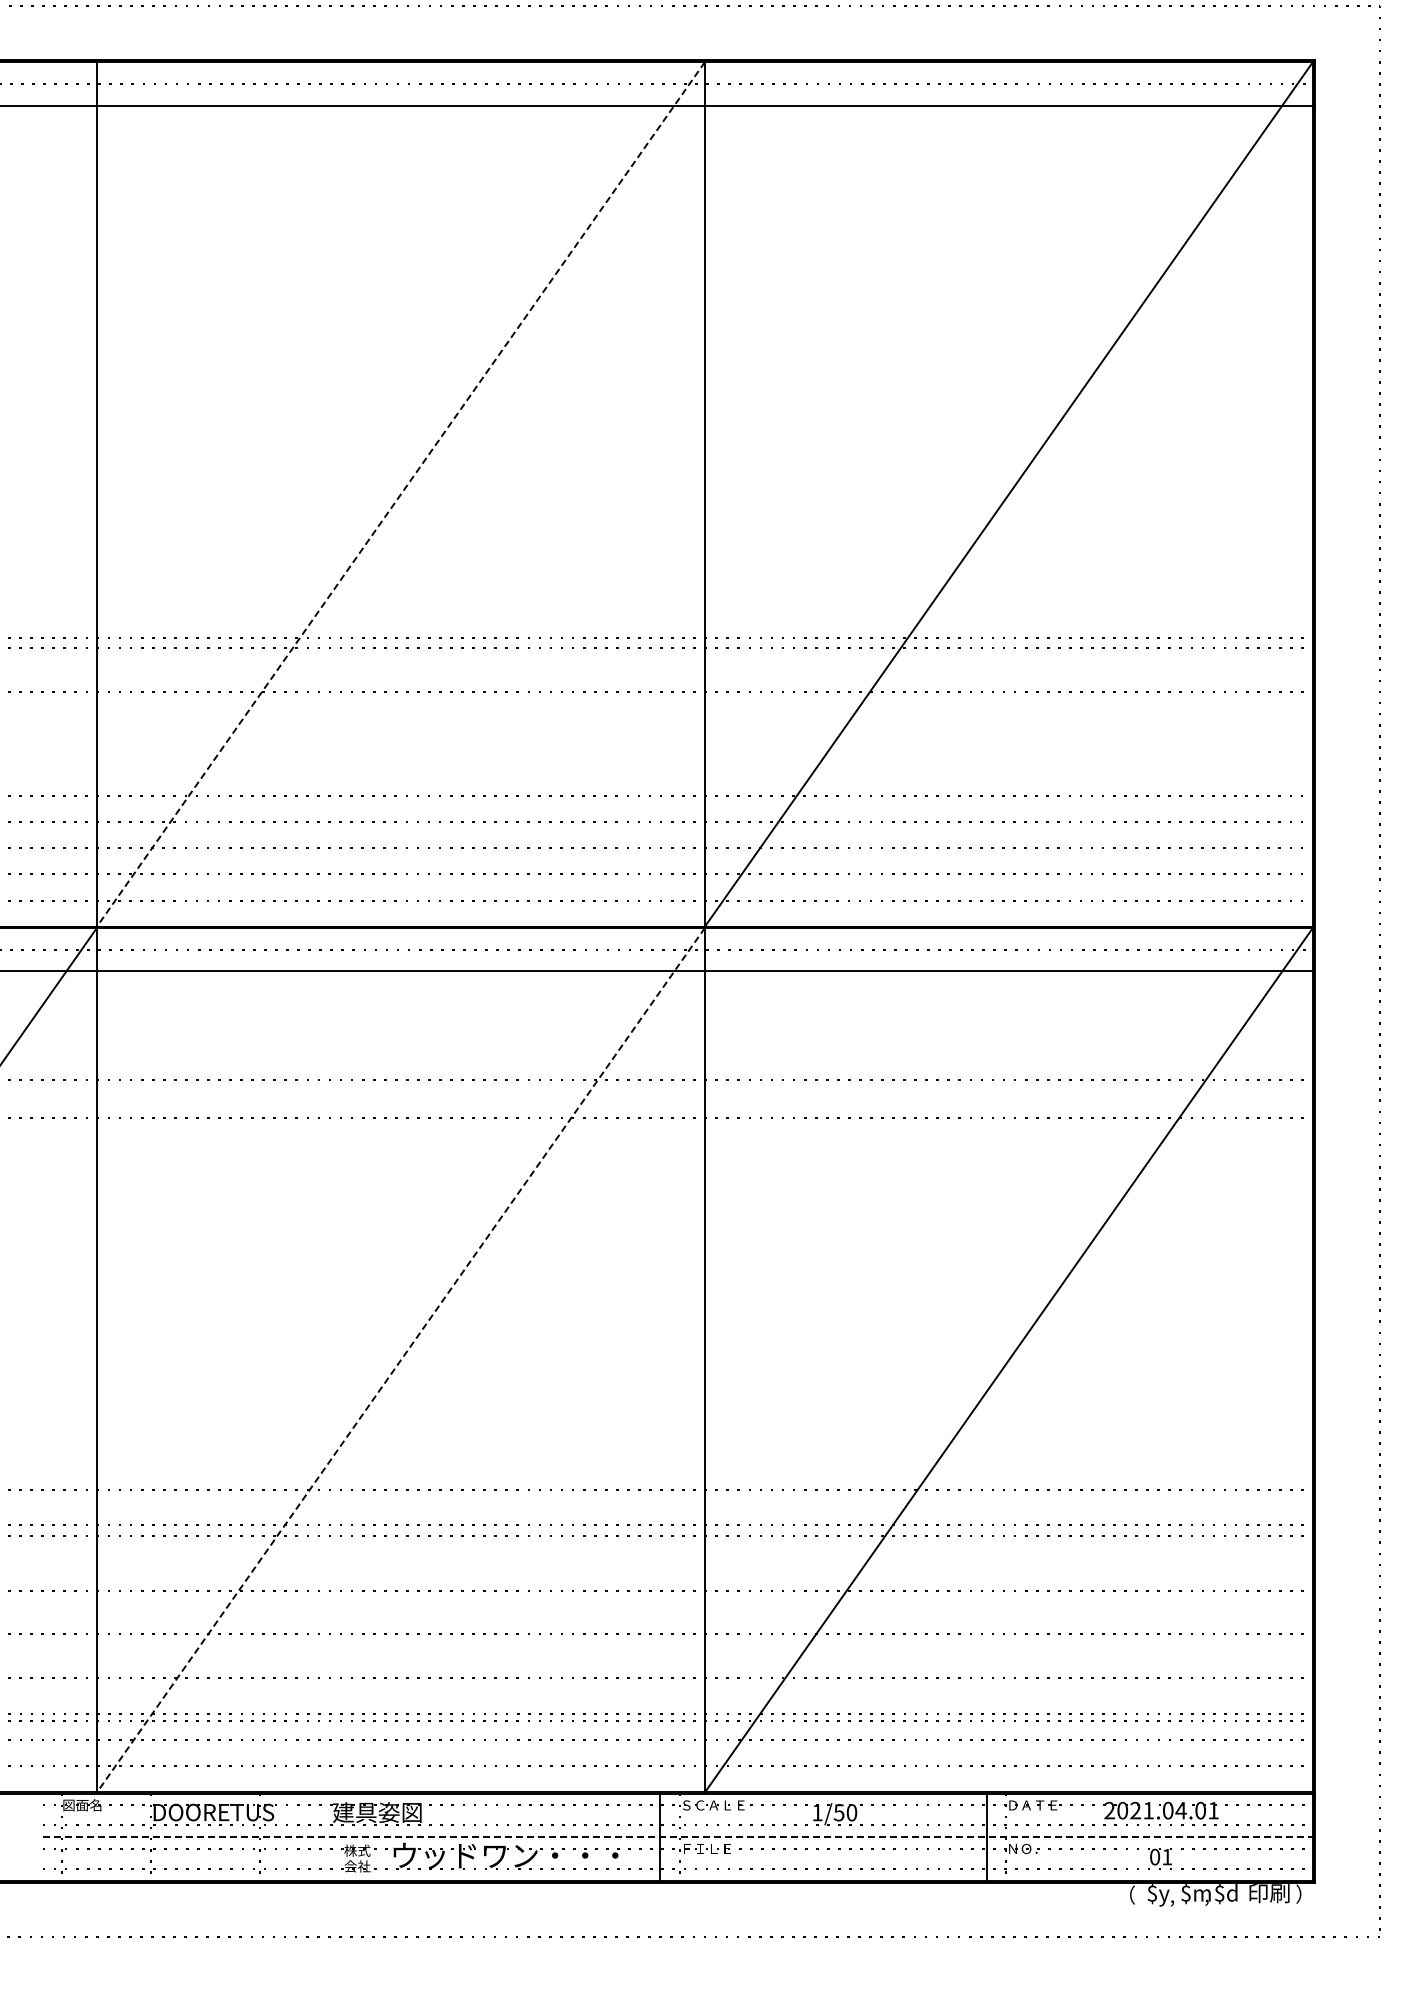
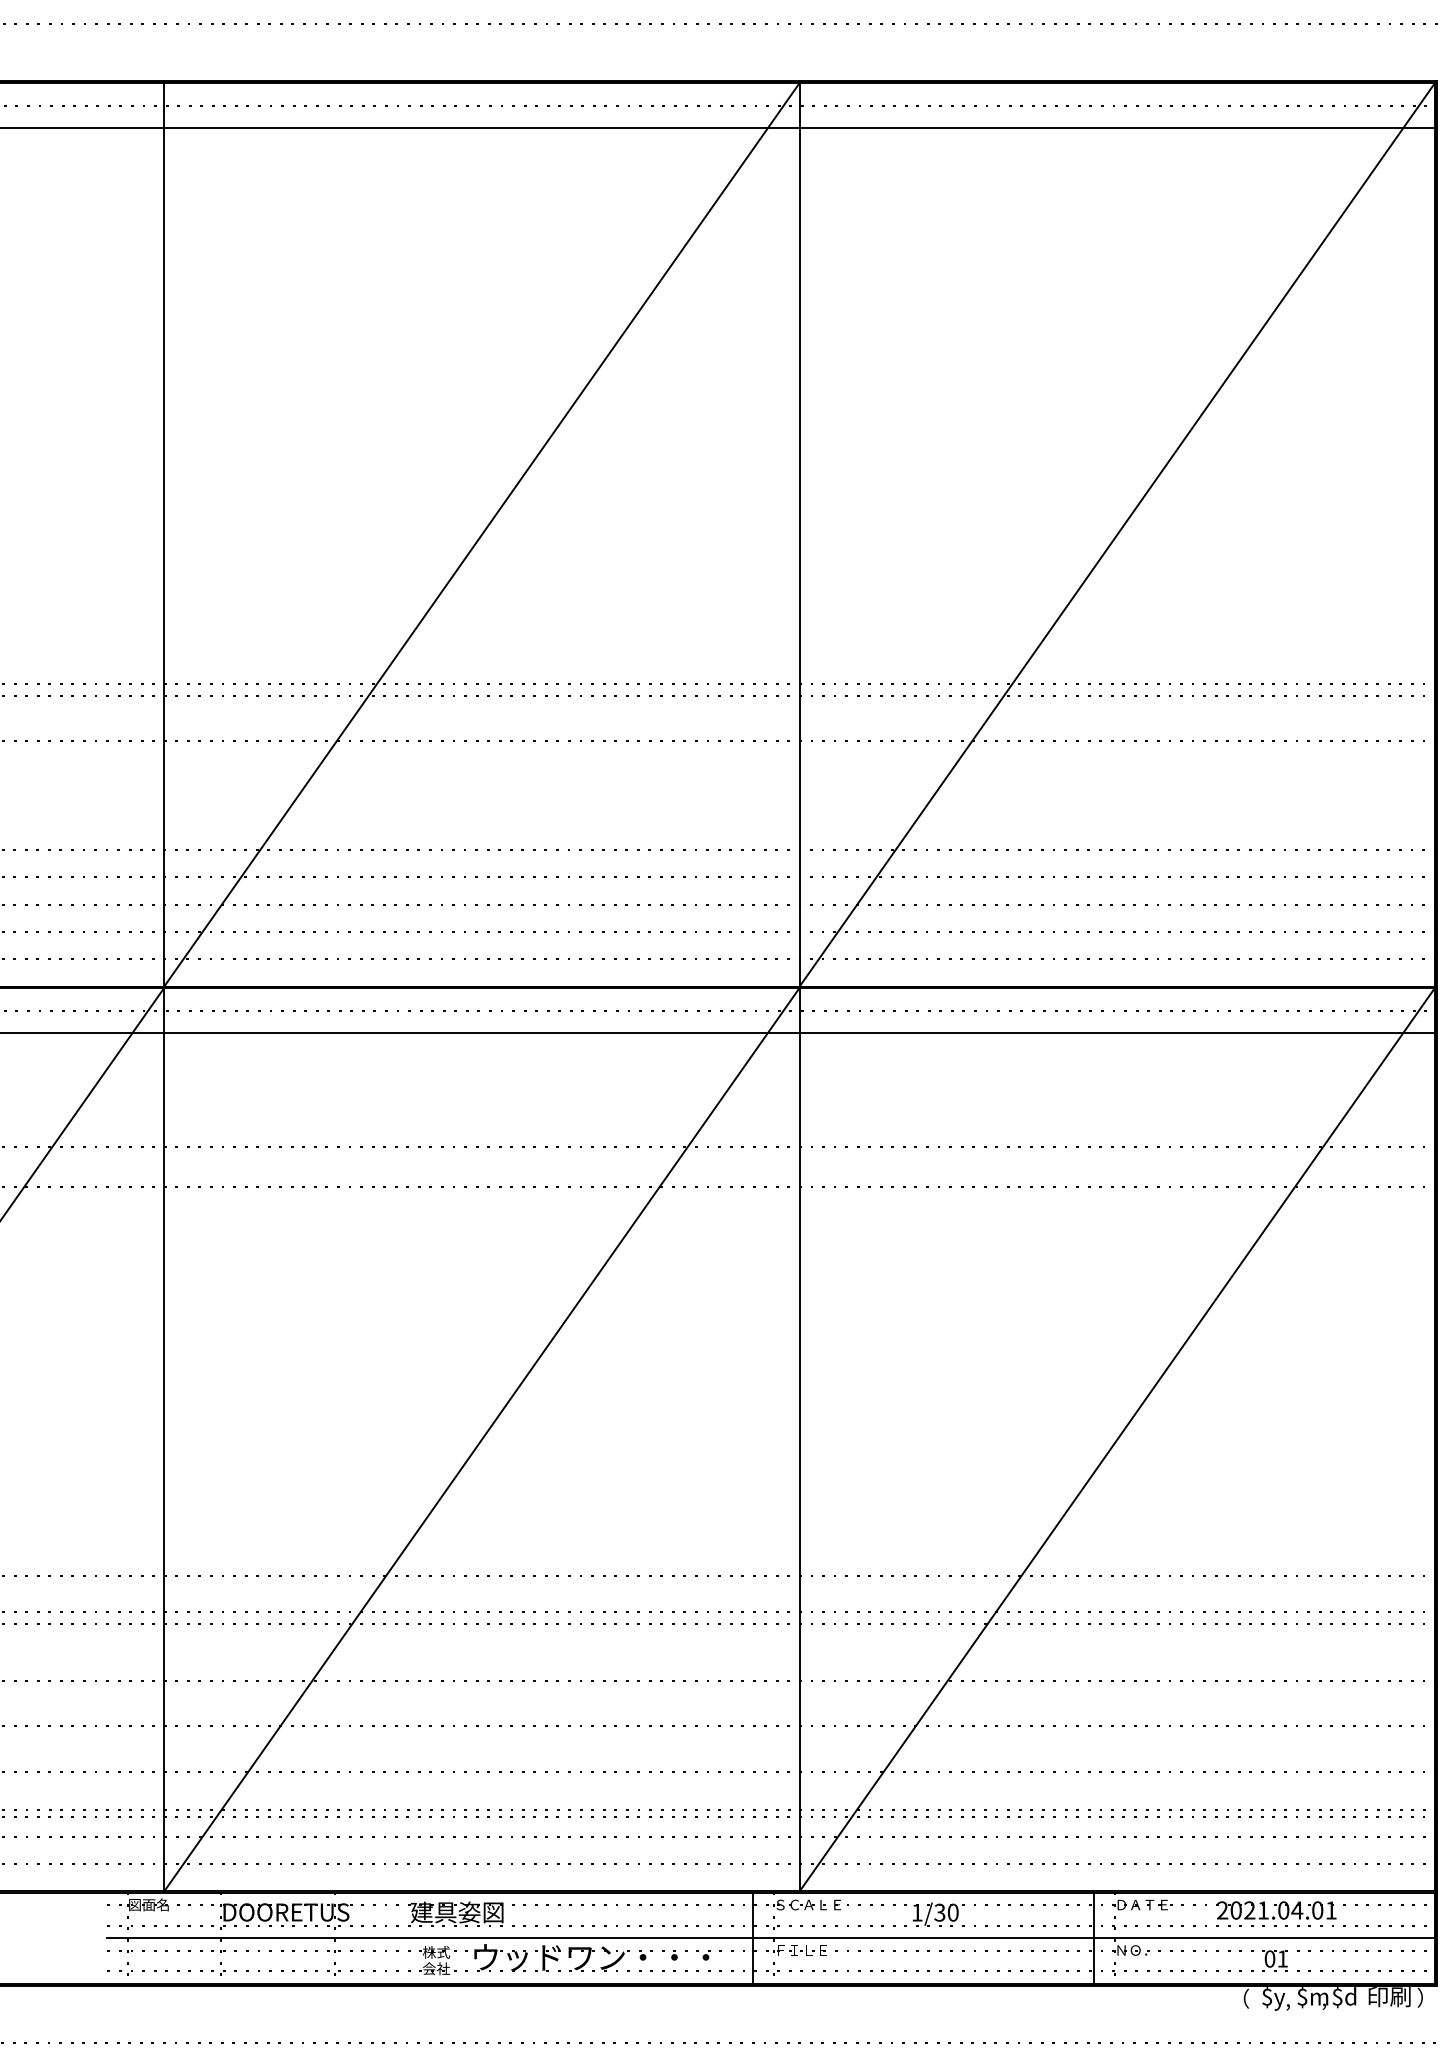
line: (400, 494) -> (481, 534), dashed -> solid
line: (400, 1360) -> (481, 1440), dashed -> solid
text: (839, 1812) -> (940, 1912), 1/50 -> 1/30
line: (678, 1837) -> (771, 1938), dashed -> solid

